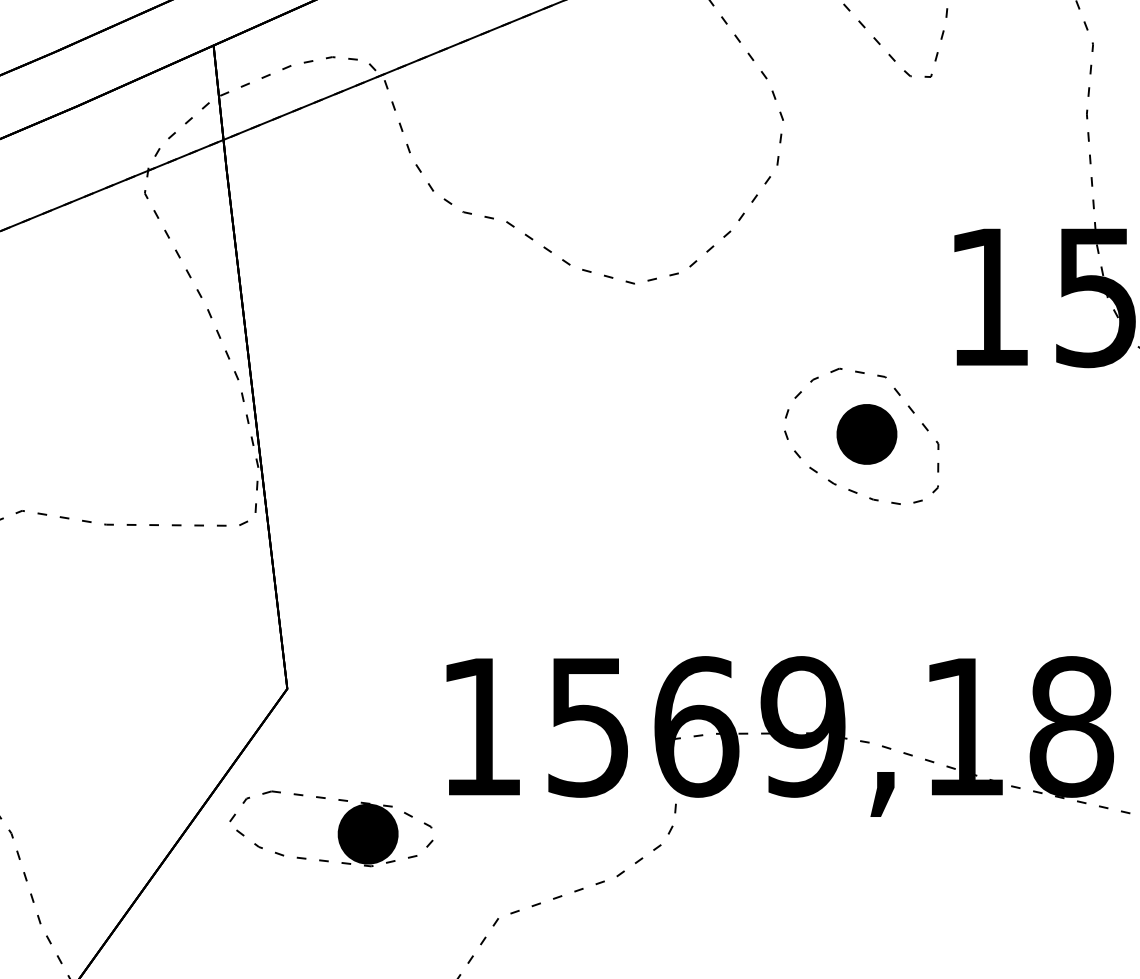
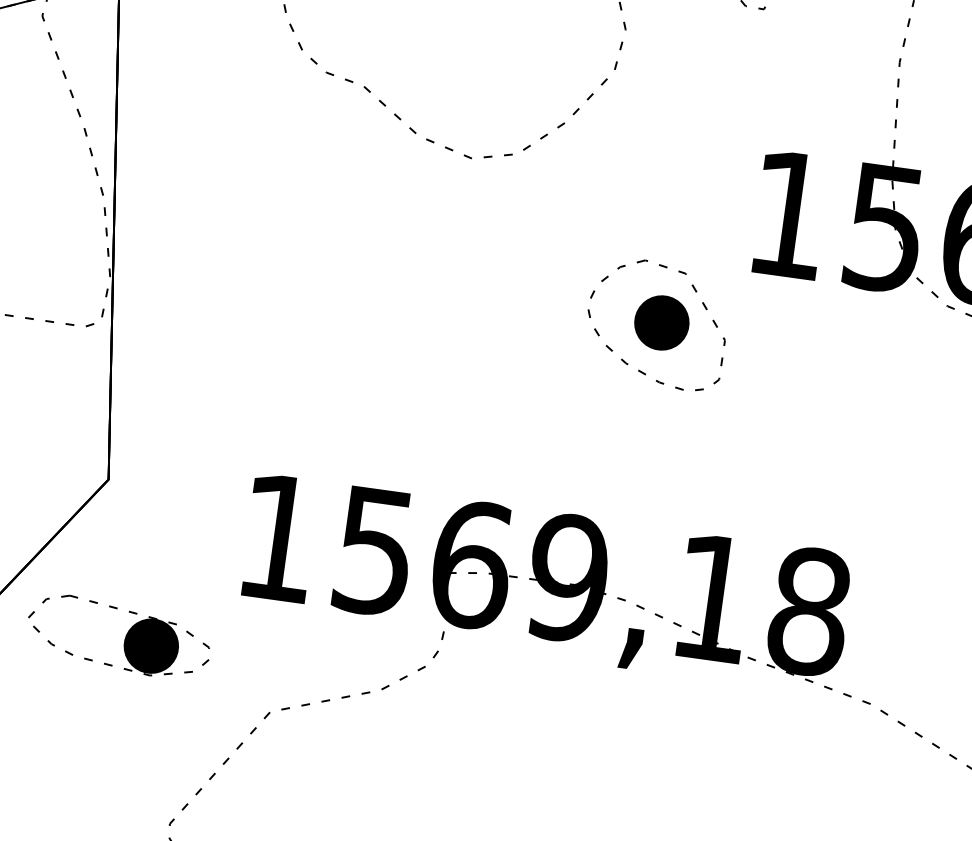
part: (337, 831) -> (124, 639), moved

